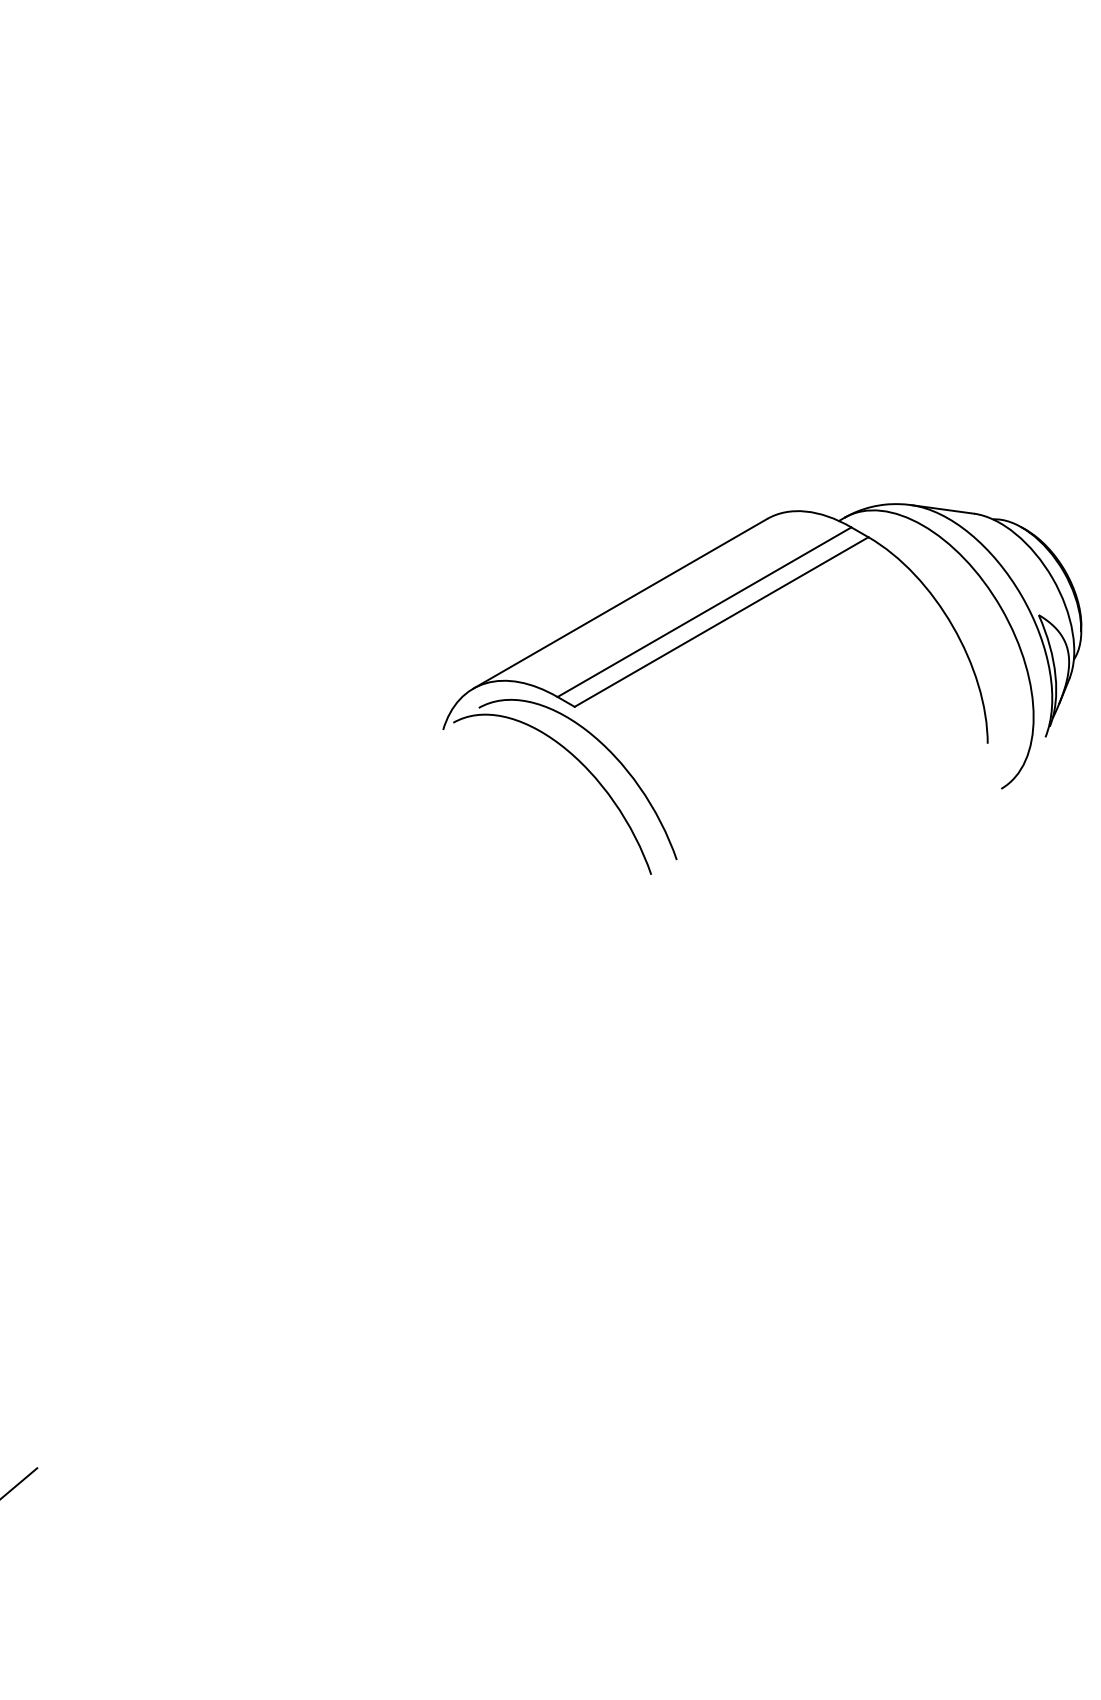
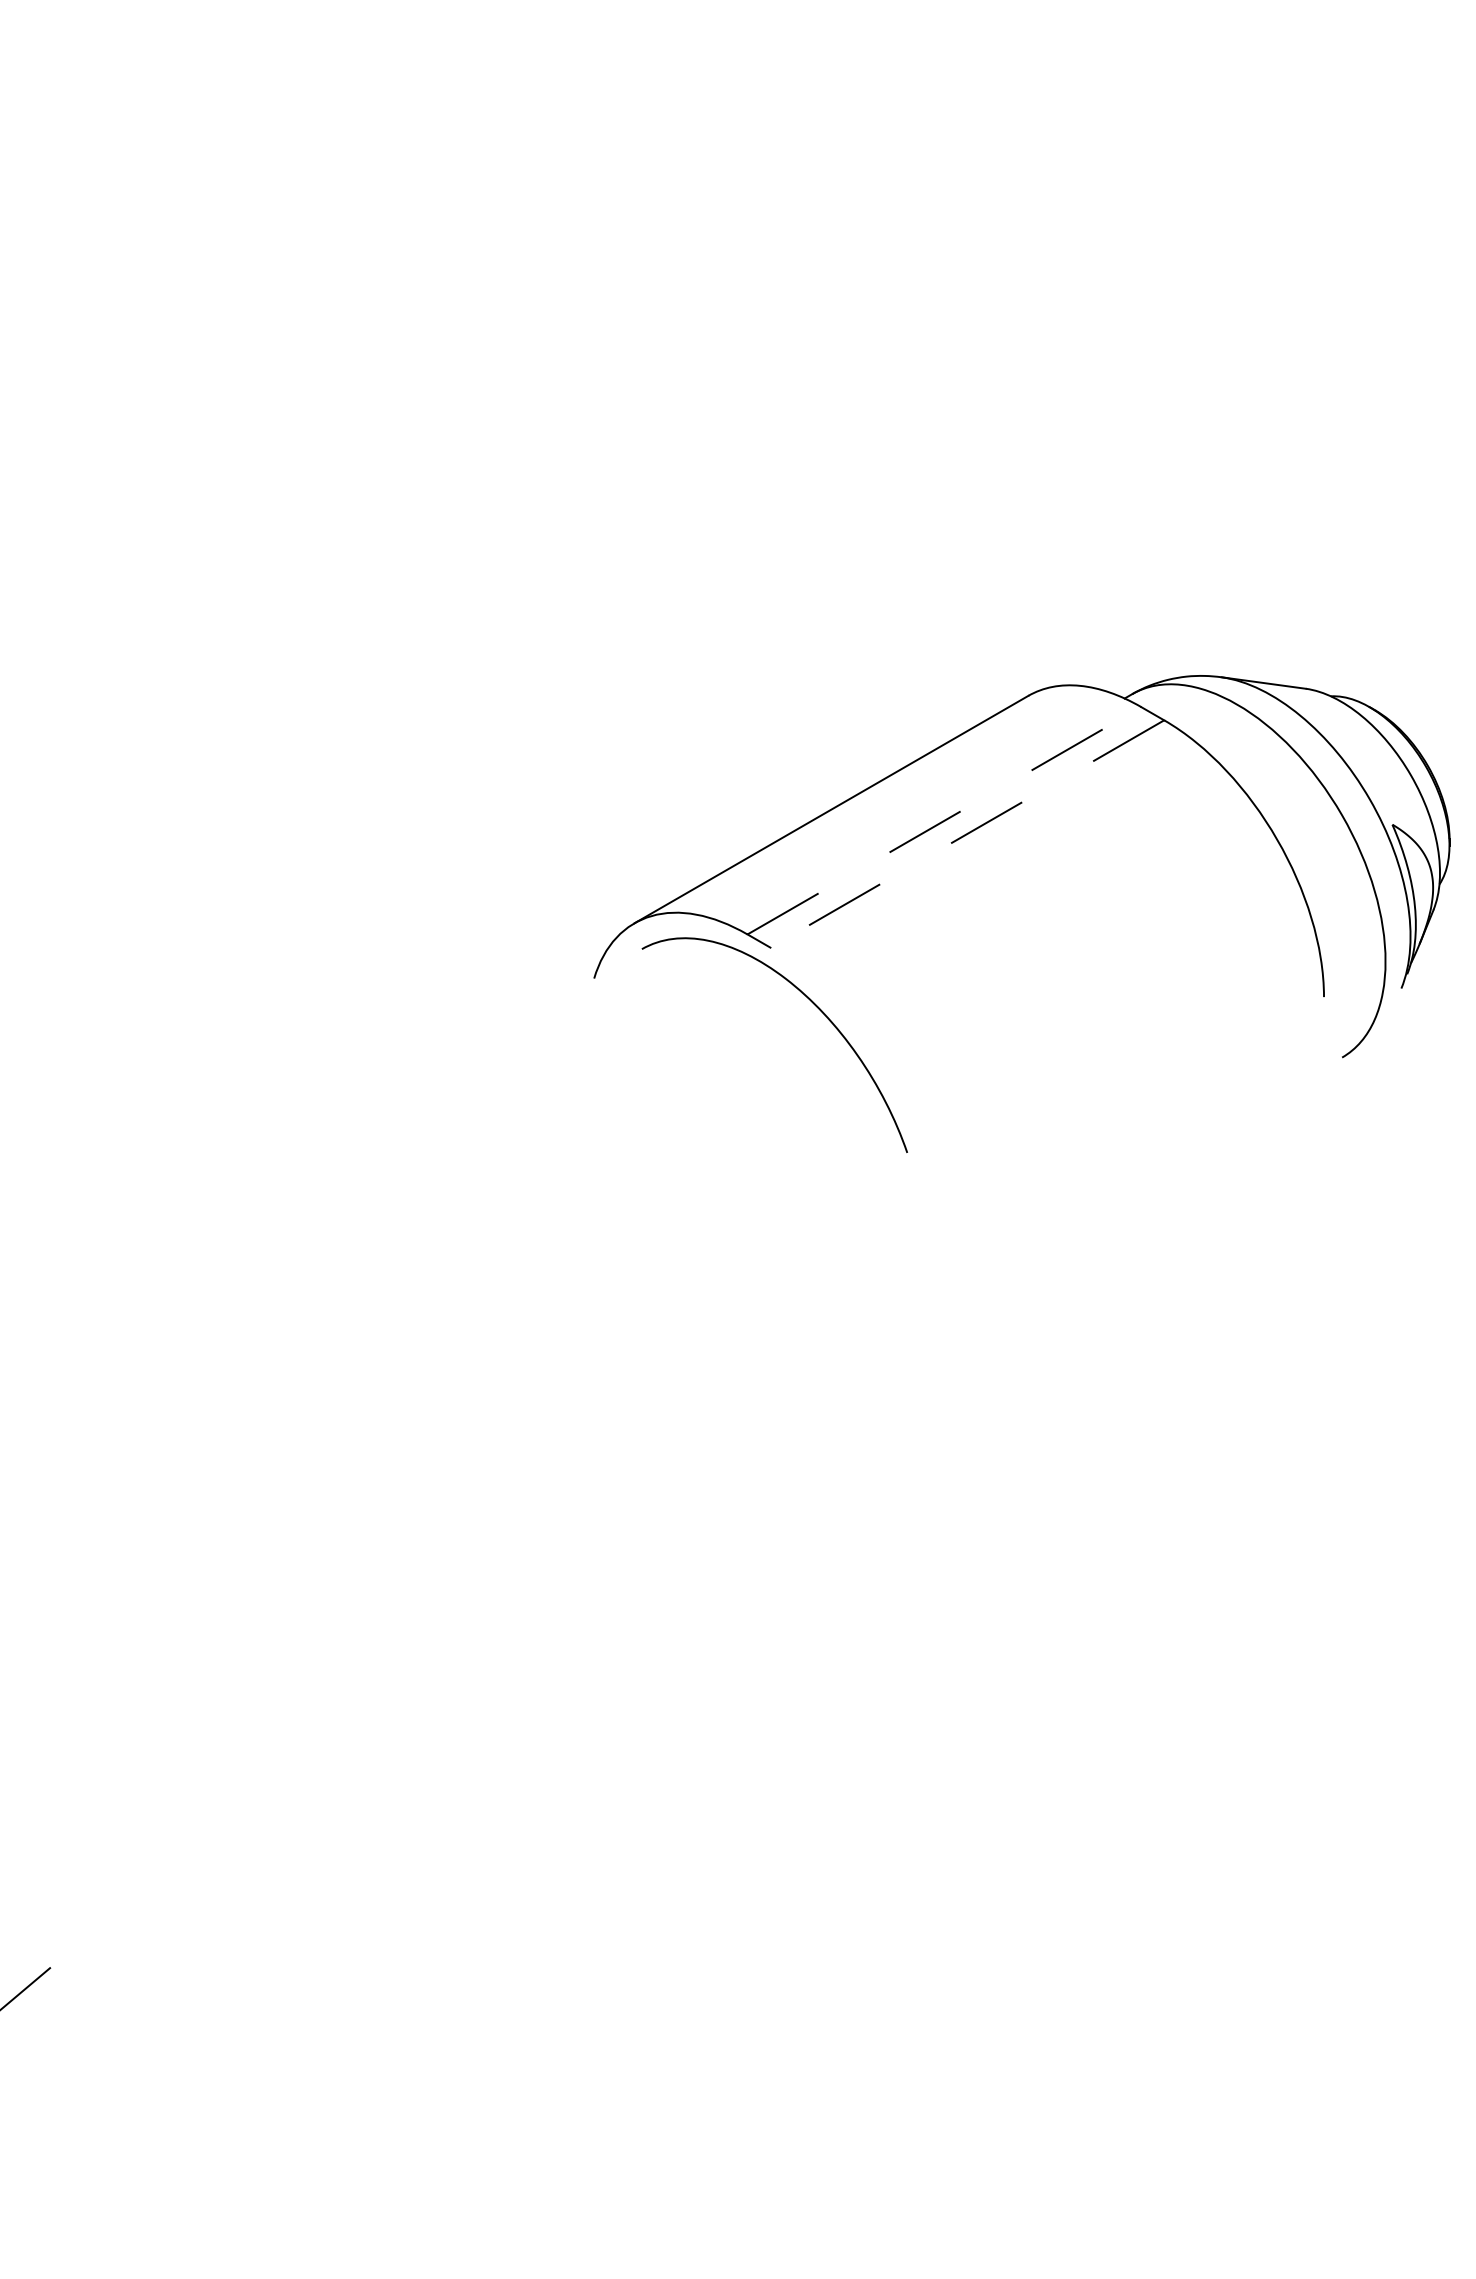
line: (704, 611) -> (944, 820), solid -> dashed
line: (720, 622) -> (966, 834), solid -> dashed
curve: (581, 764) -> (779, 1024), removed

